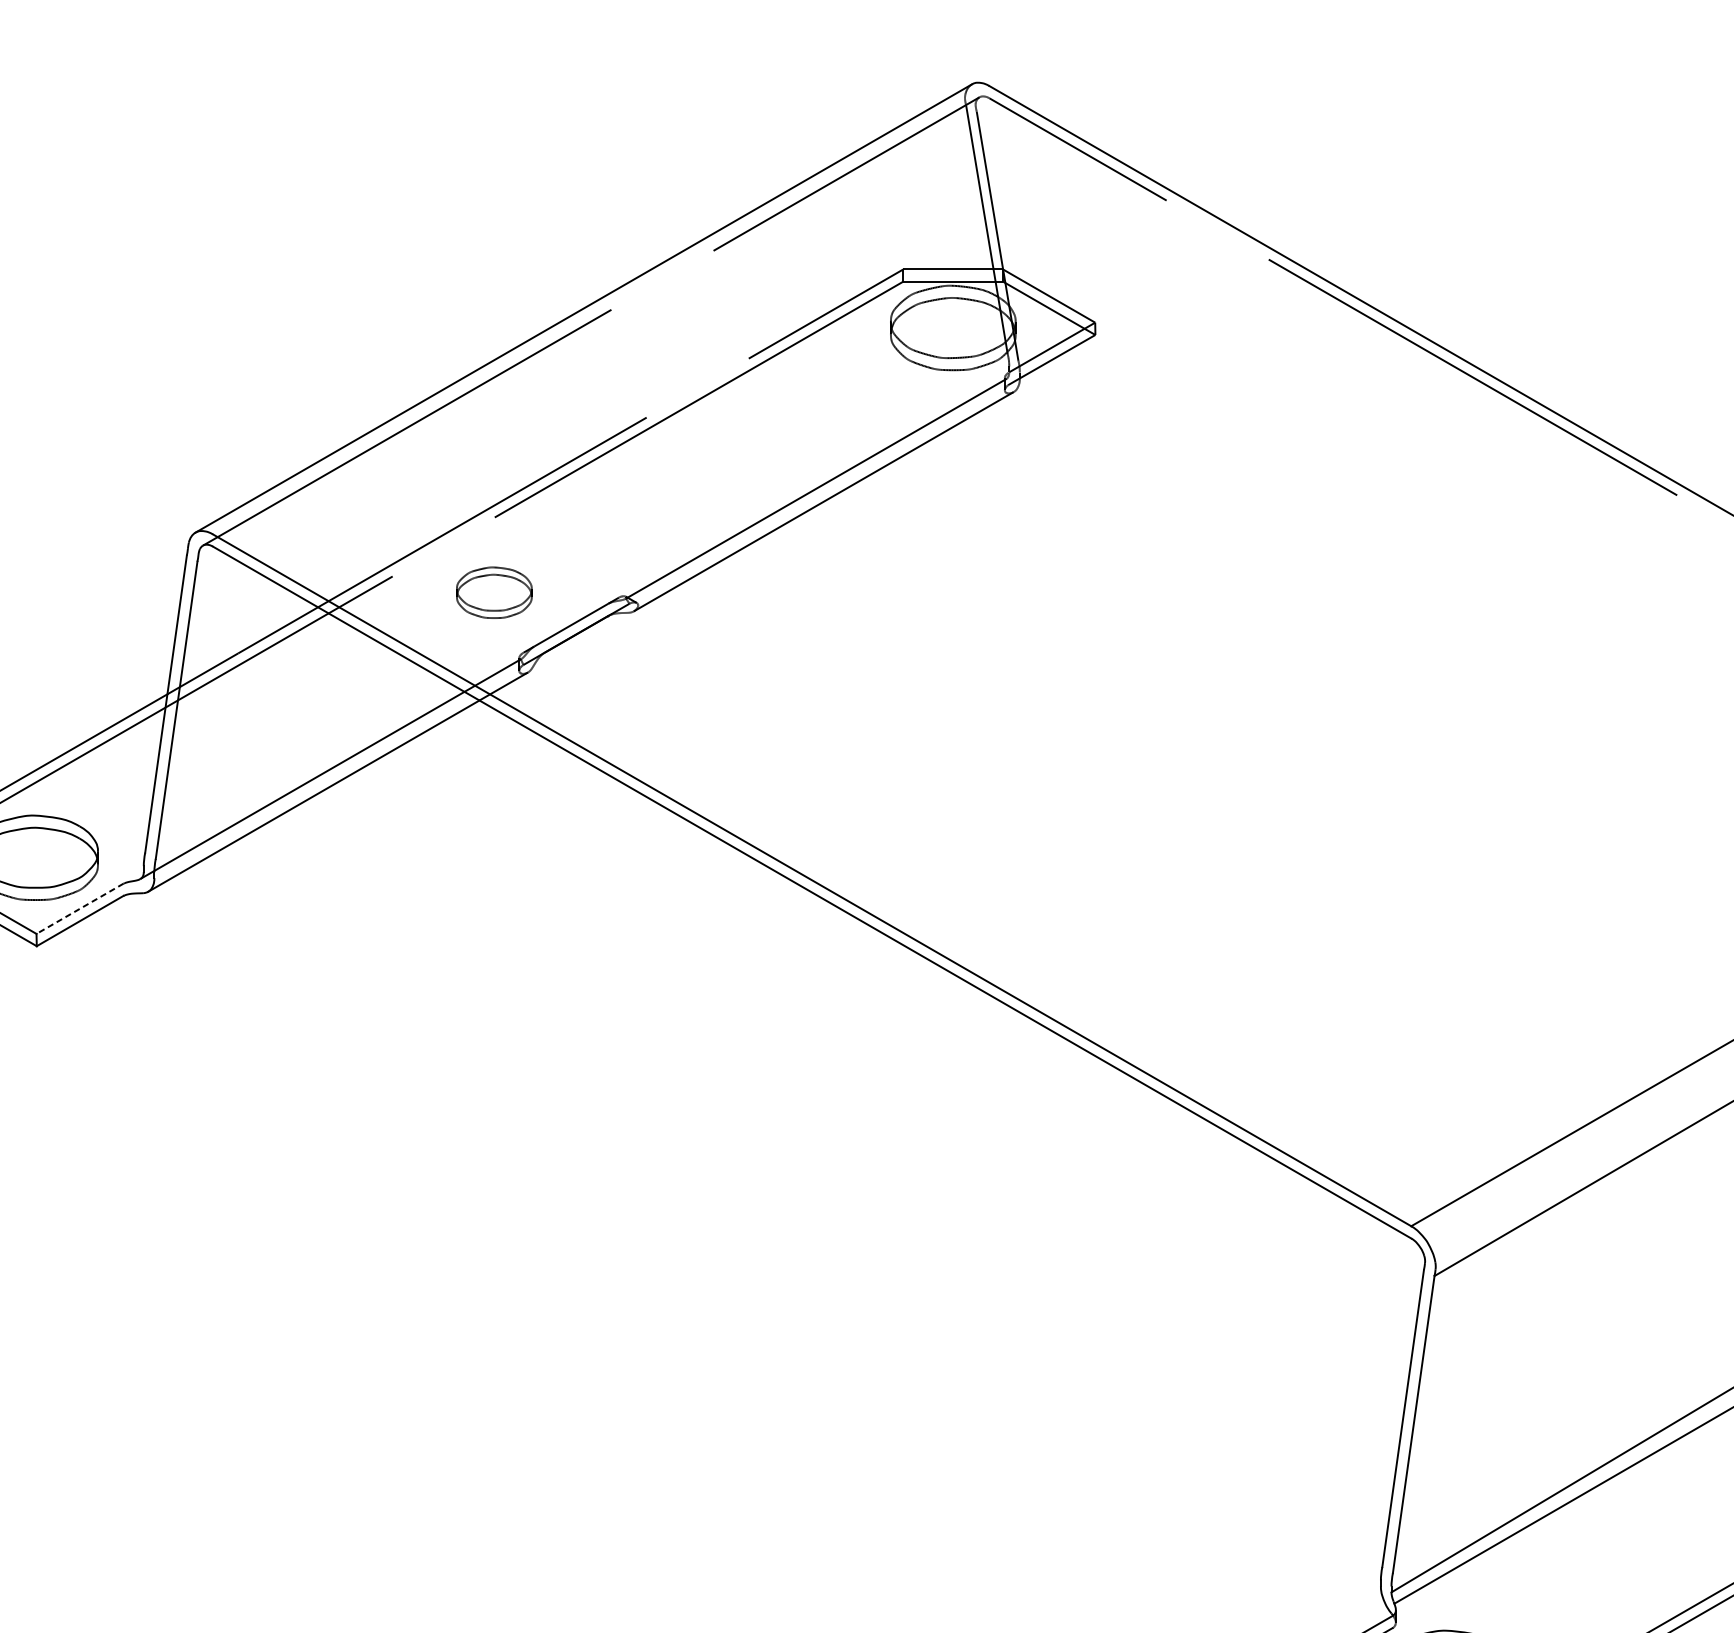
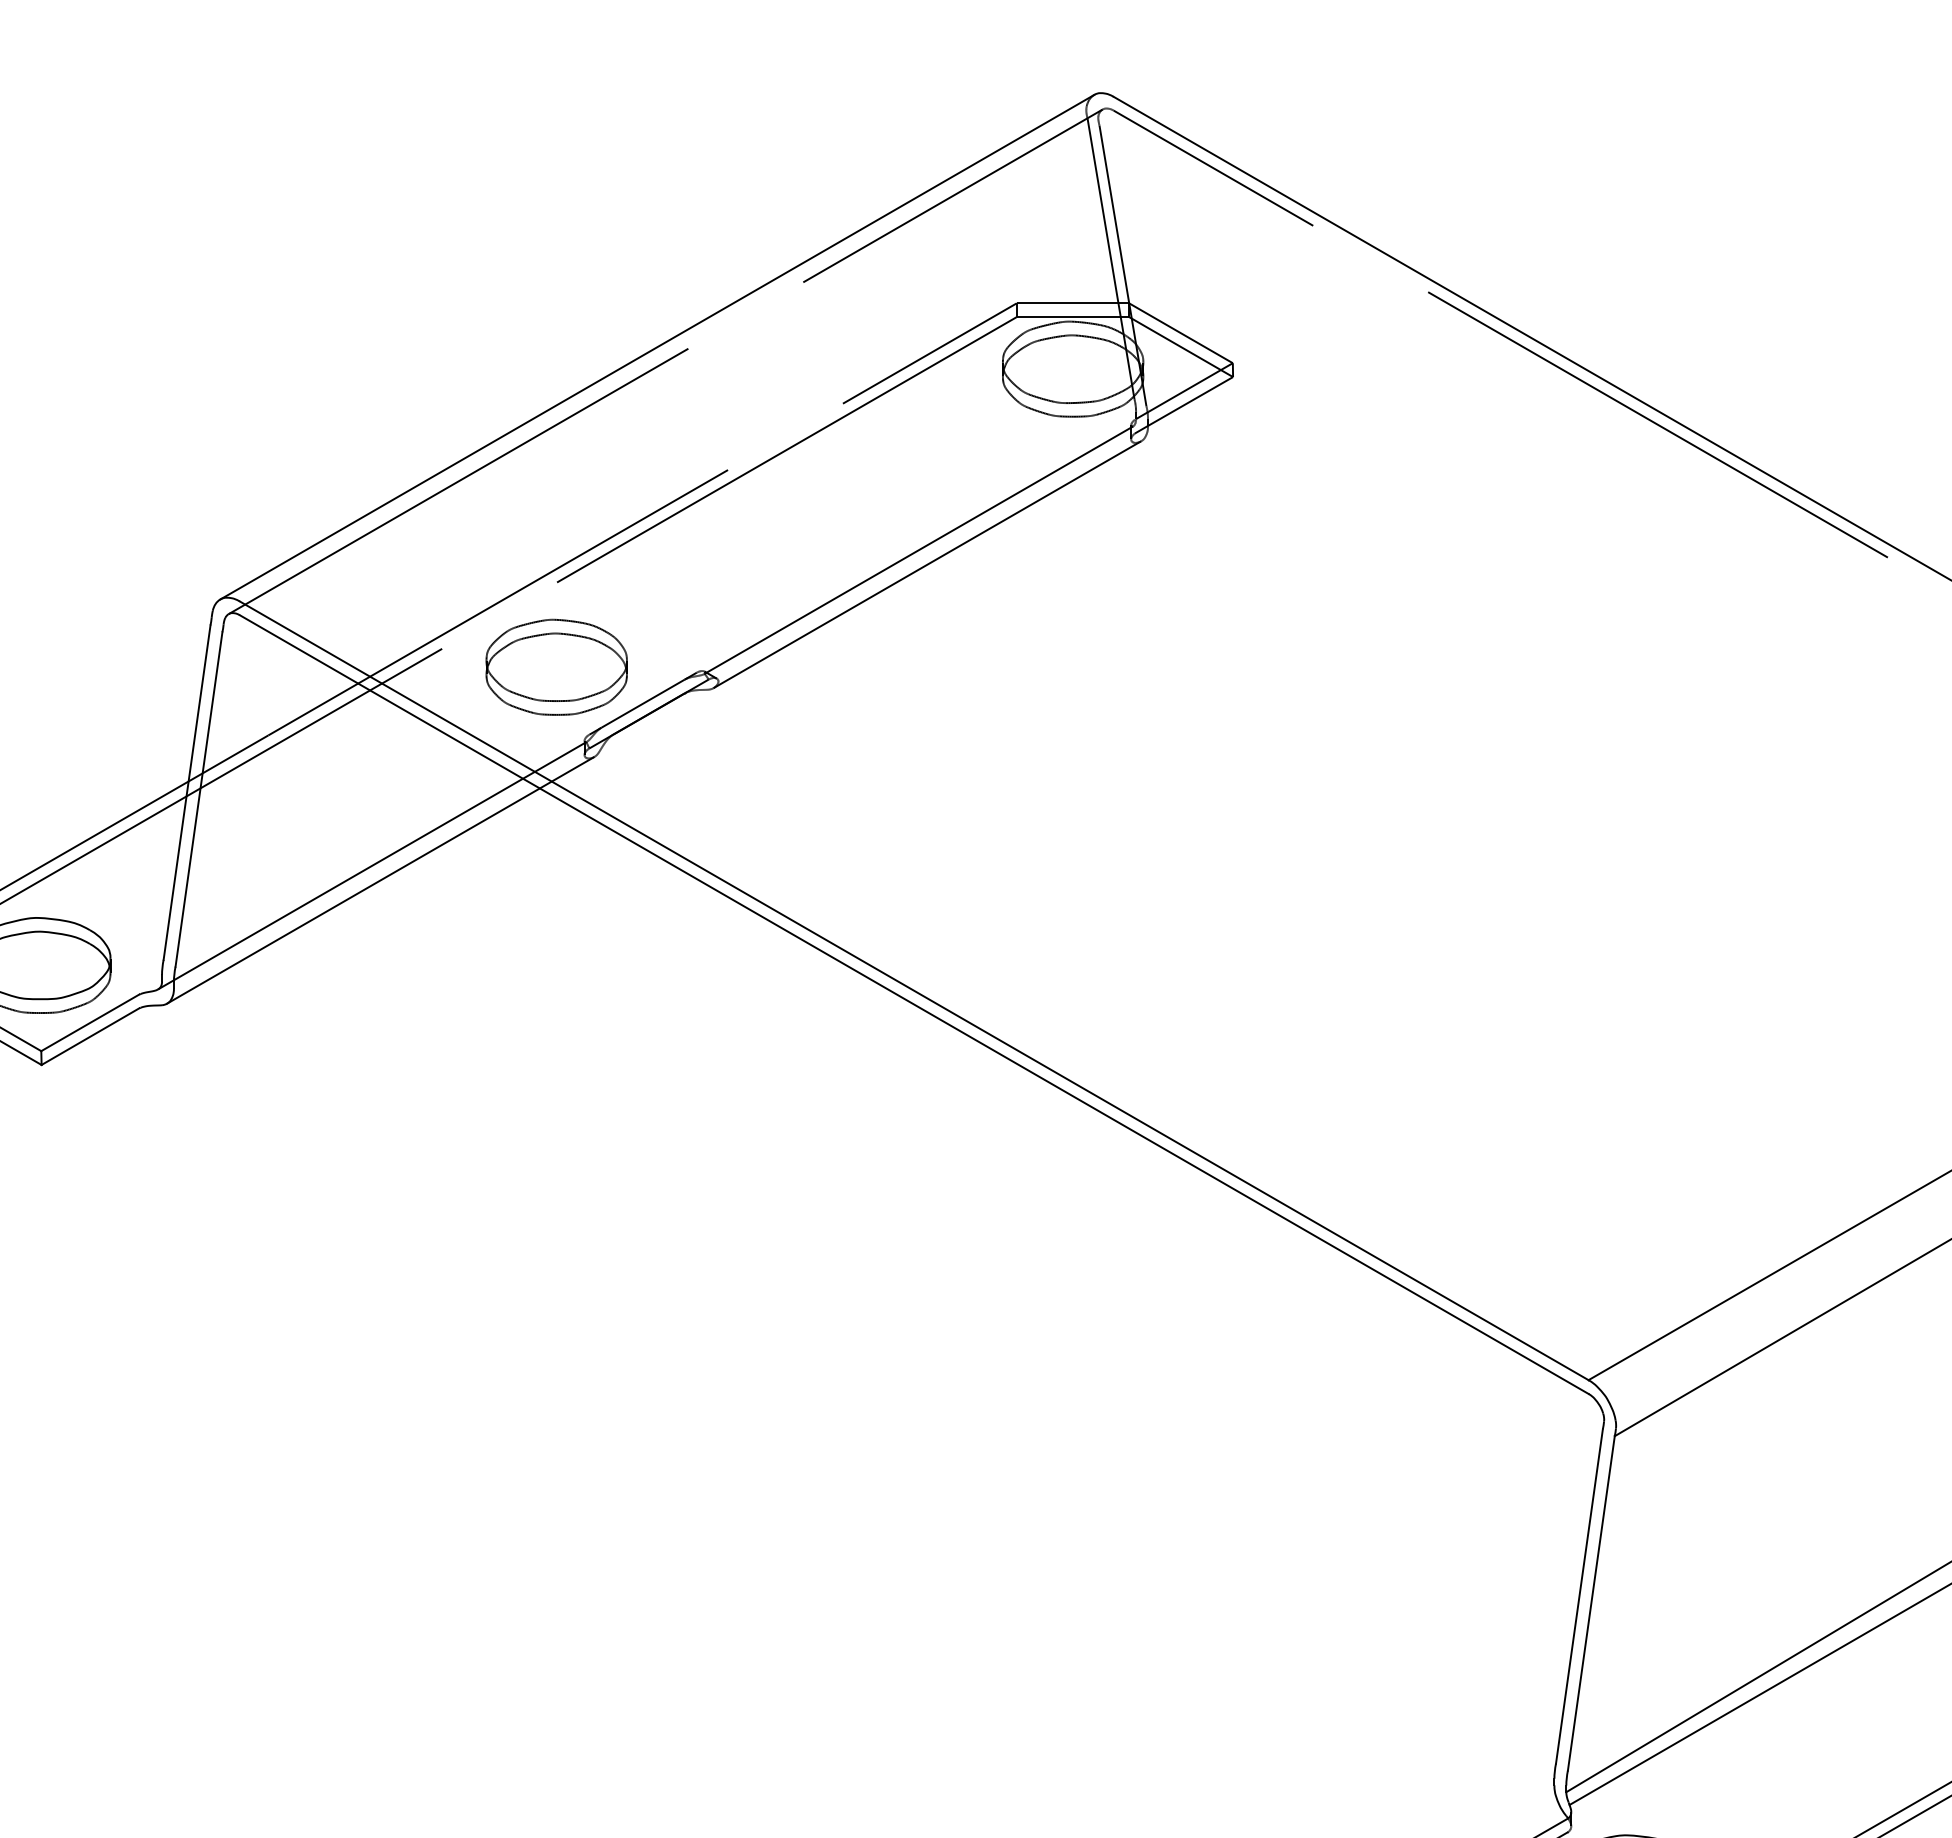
part: (494, 592) -> (556, 666), size x1.67
line: (80, 908) -> (90, 1022), dashed -> solid

